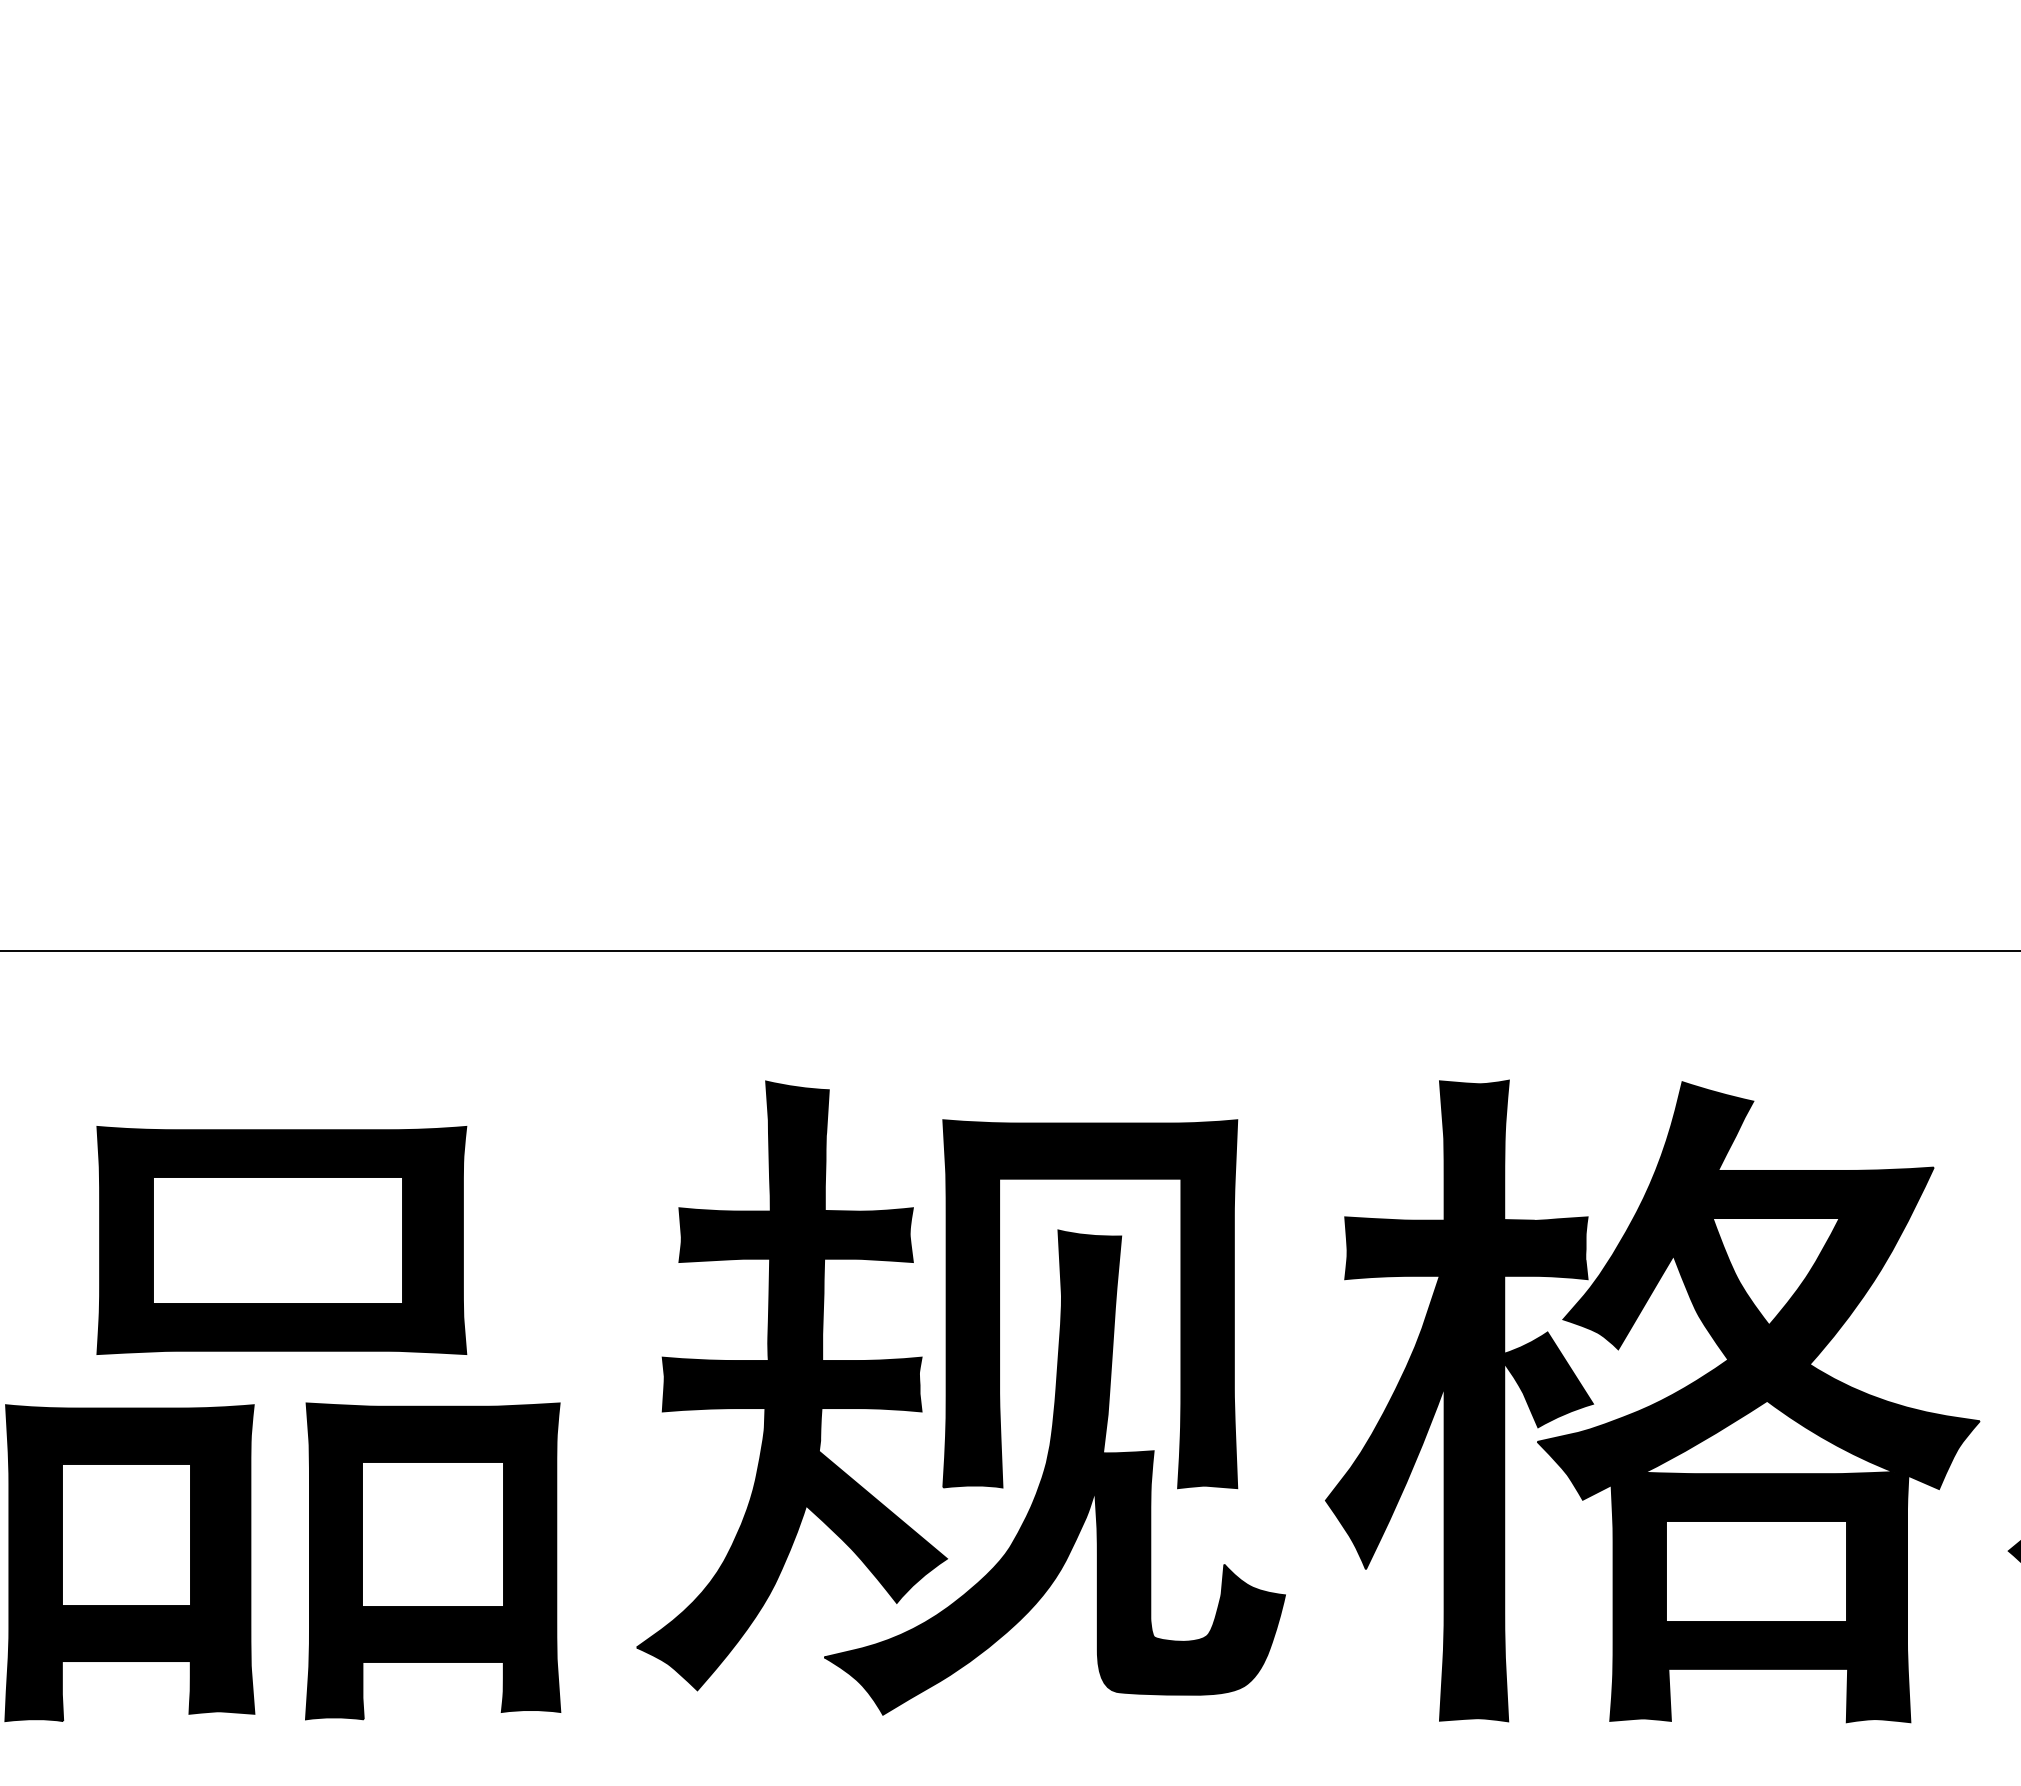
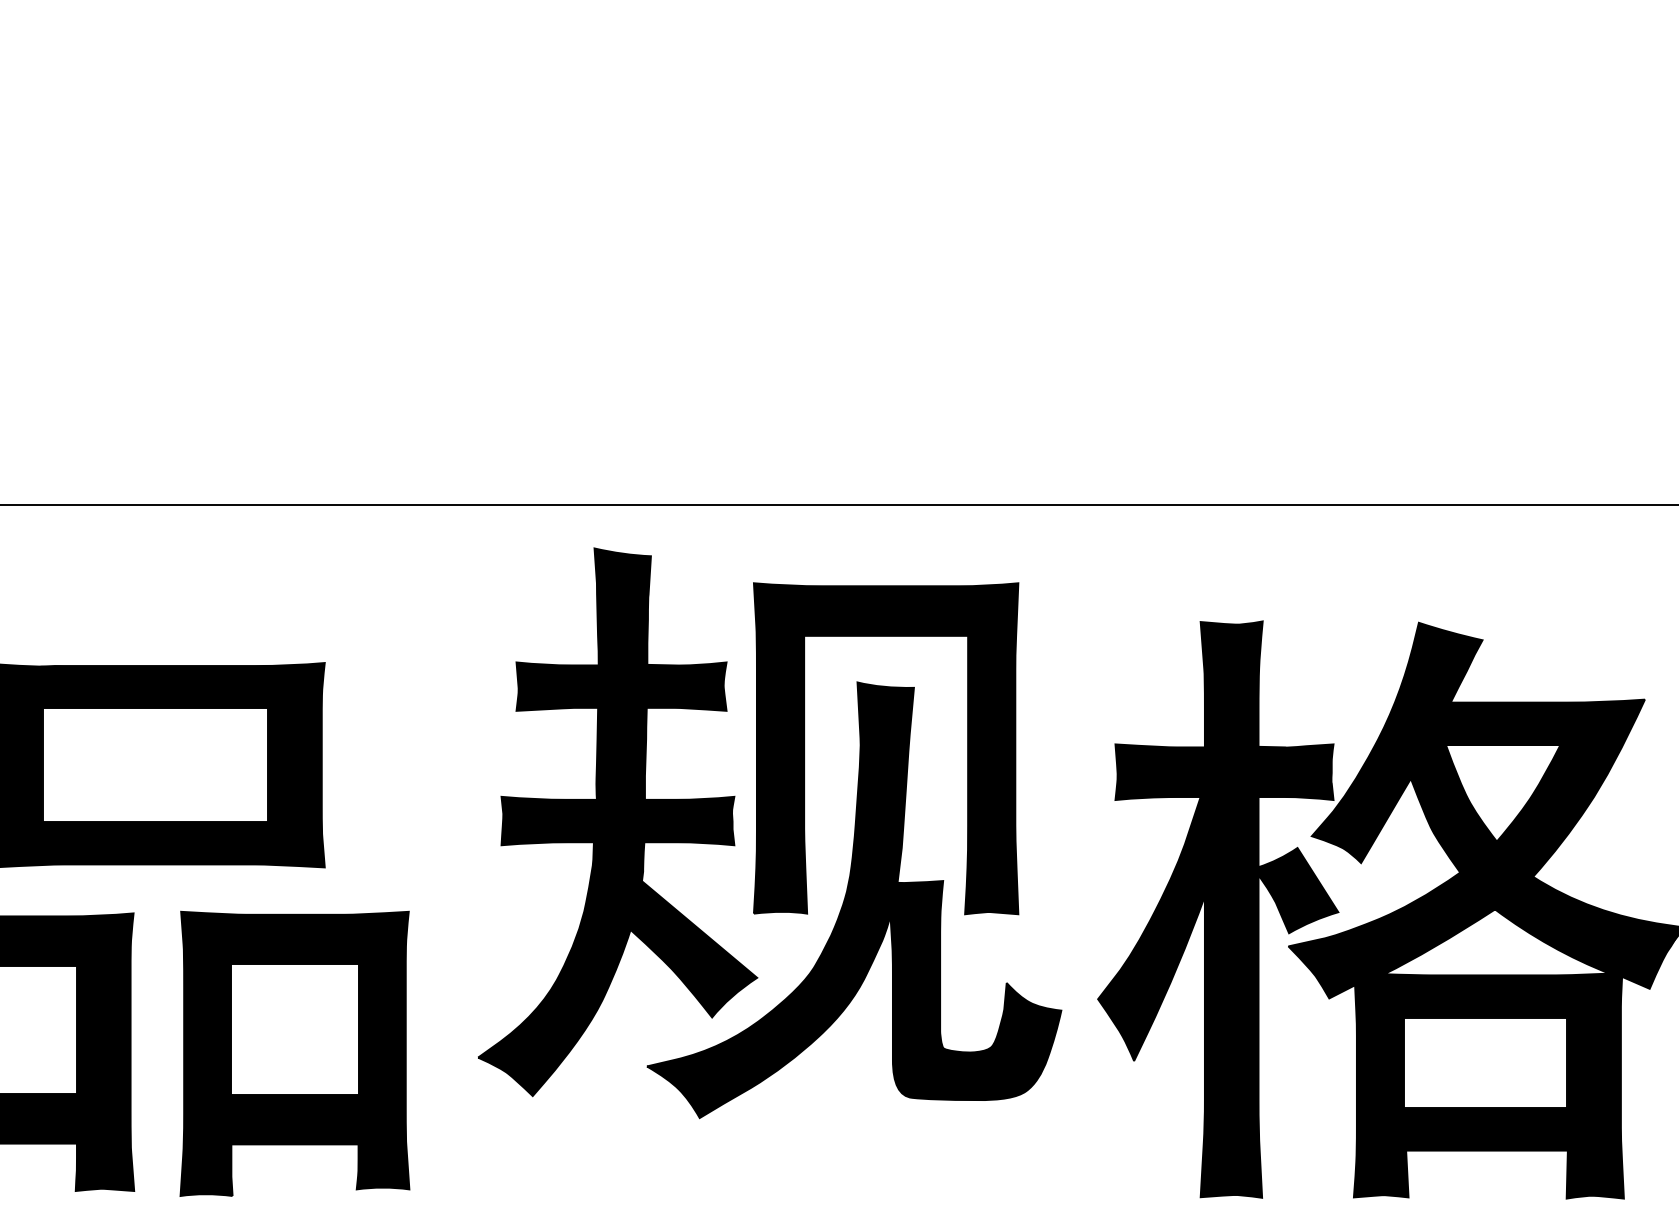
part: (960, 1397) -> (769, 832), moved

